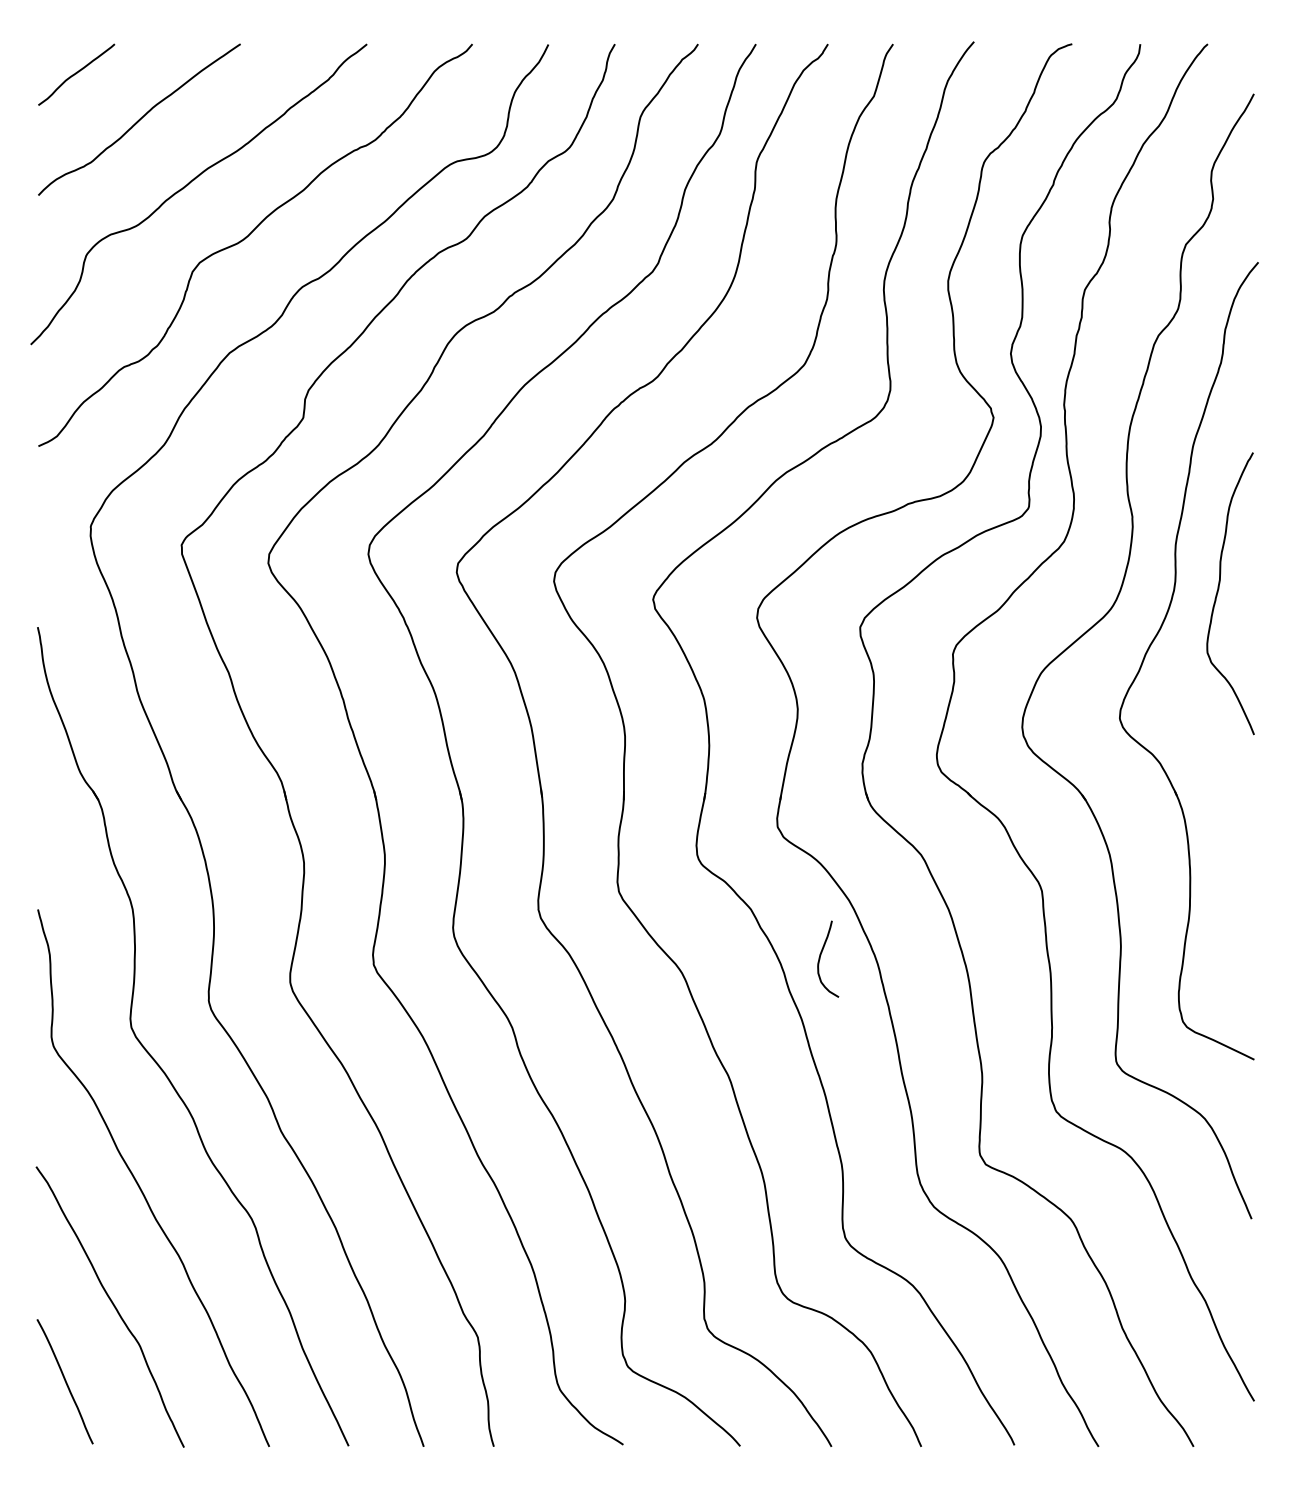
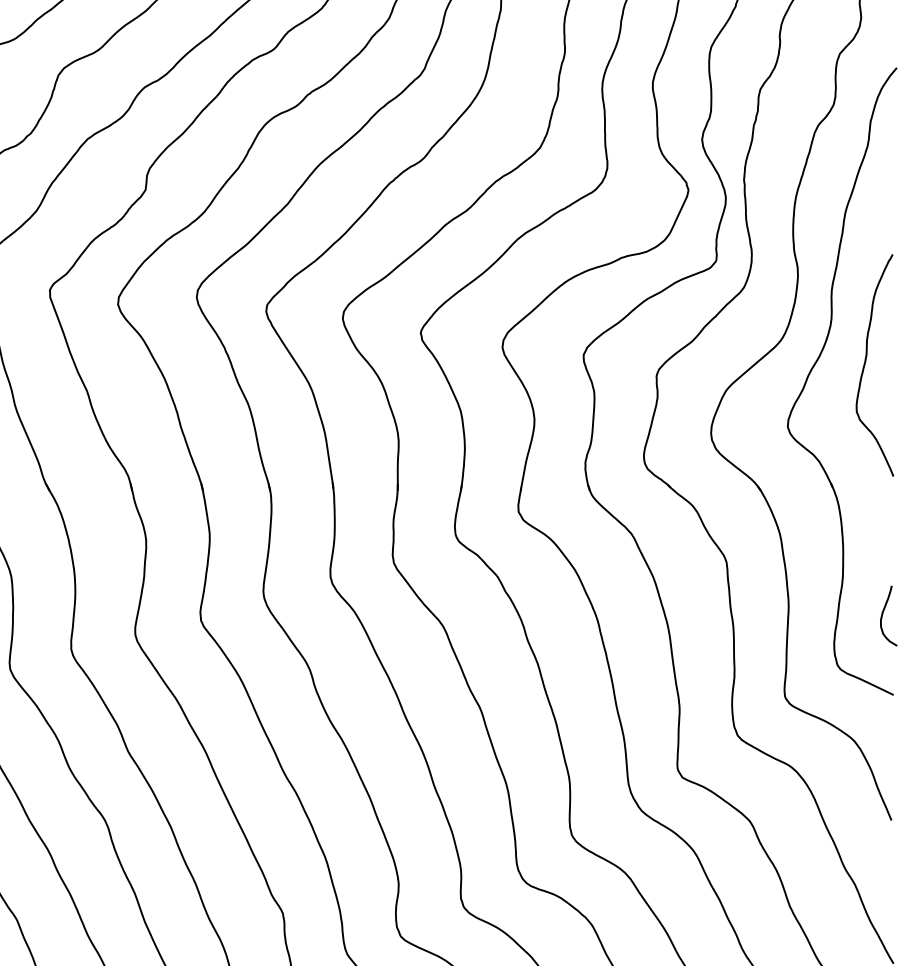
curve: (1219, 589) -> (866, 362), moved
curve: (821, 955) -> (883, 613), moved

